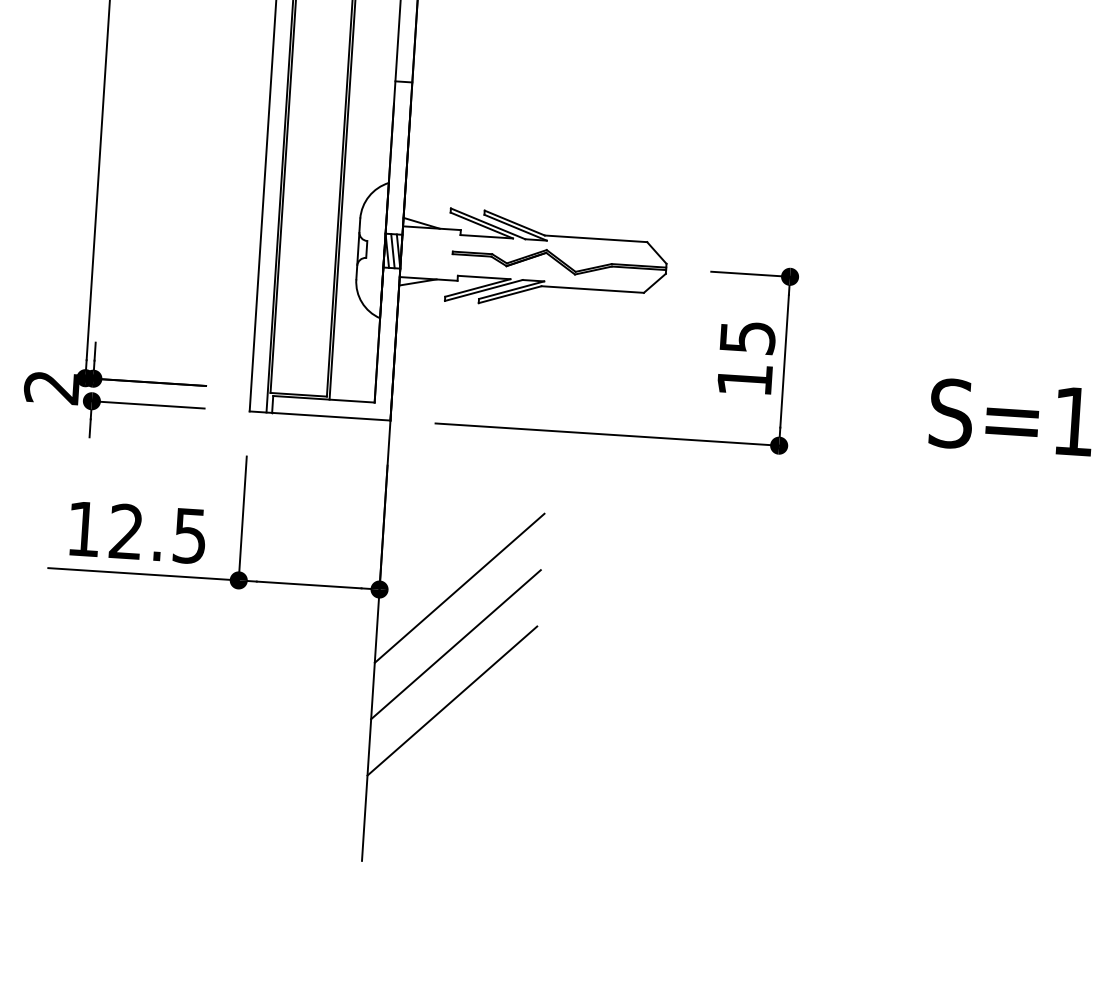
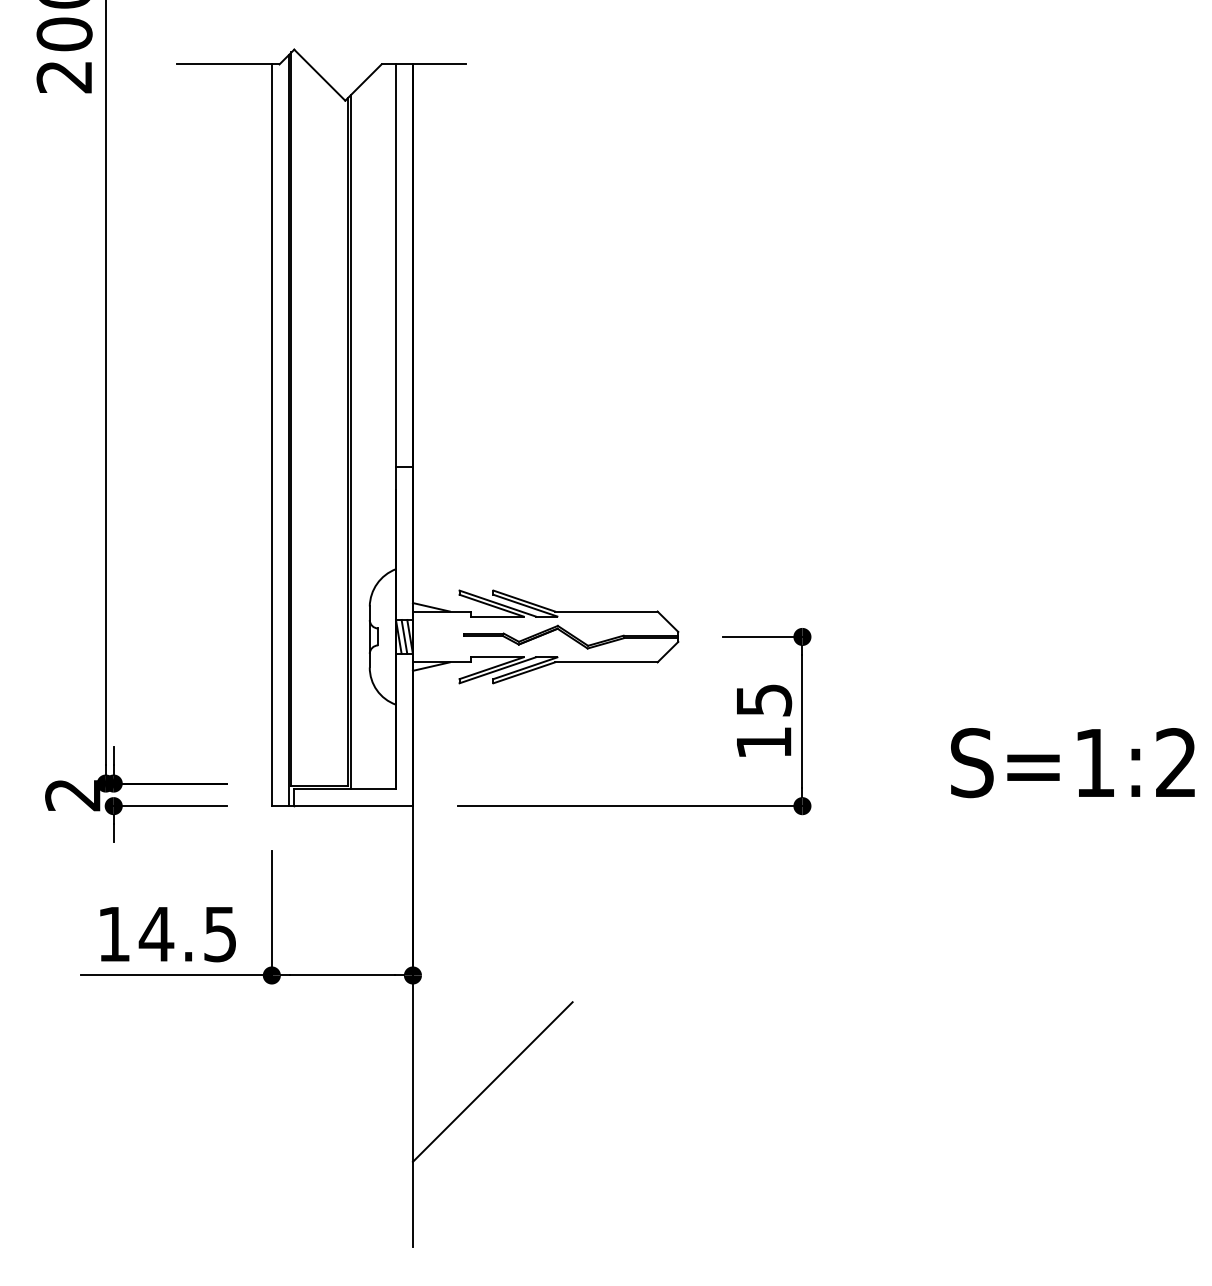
text: (126, 531) -> (156, 933), 12.5 -> 14.5
line: (459, 587) -> (492, 968), removed
line: (455, 644) -> (492, 1025), removed

